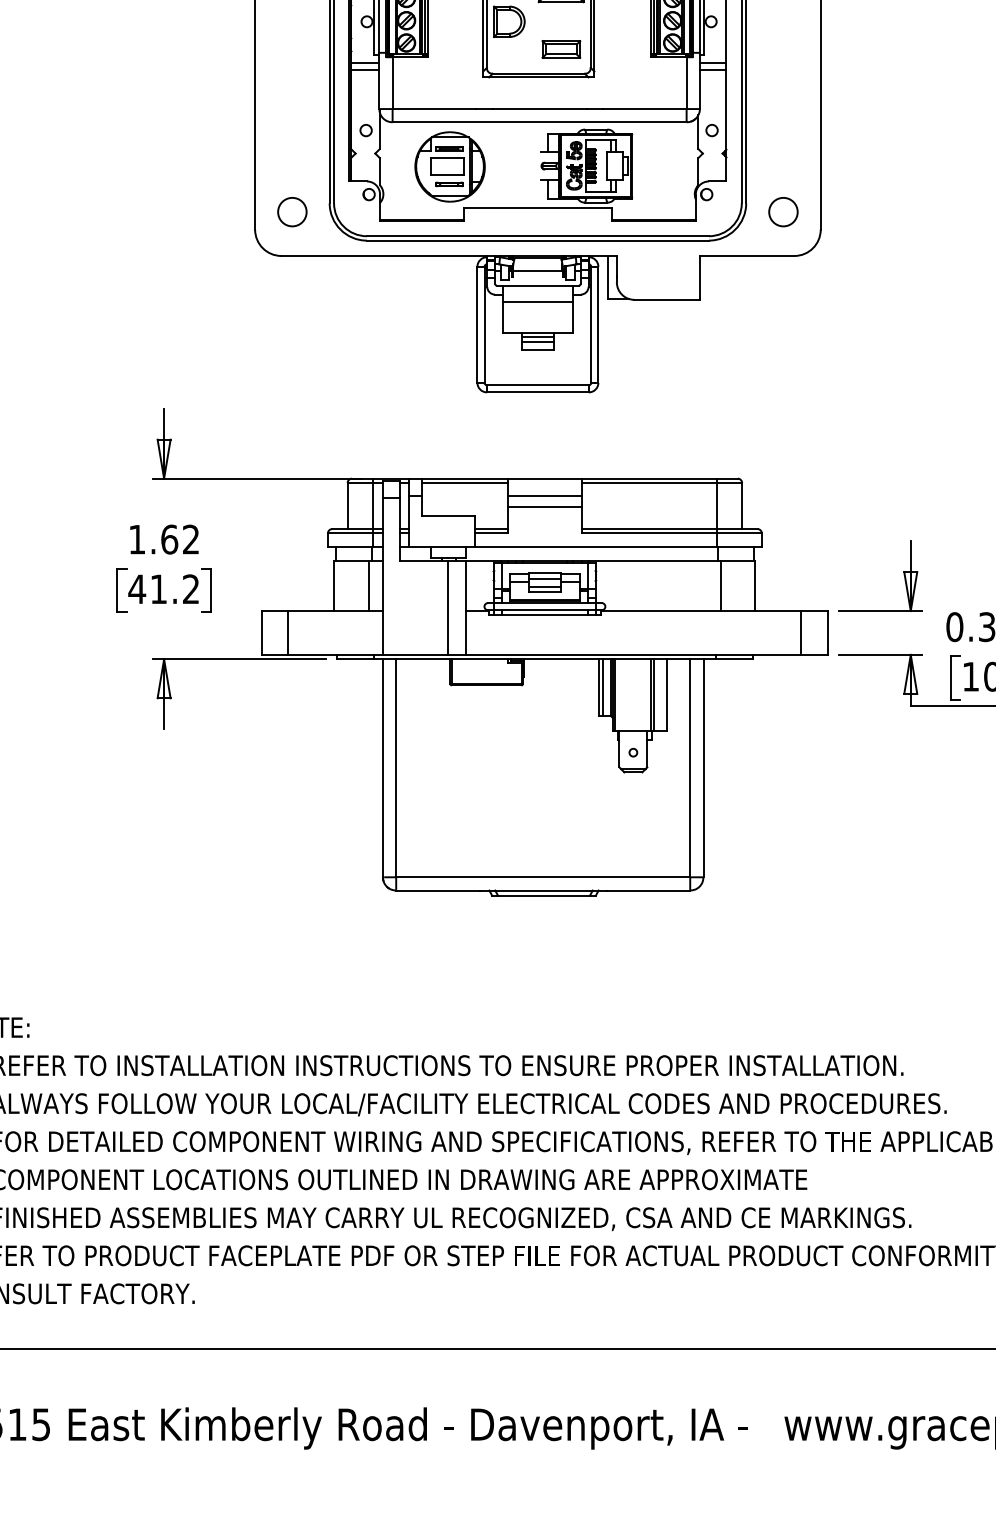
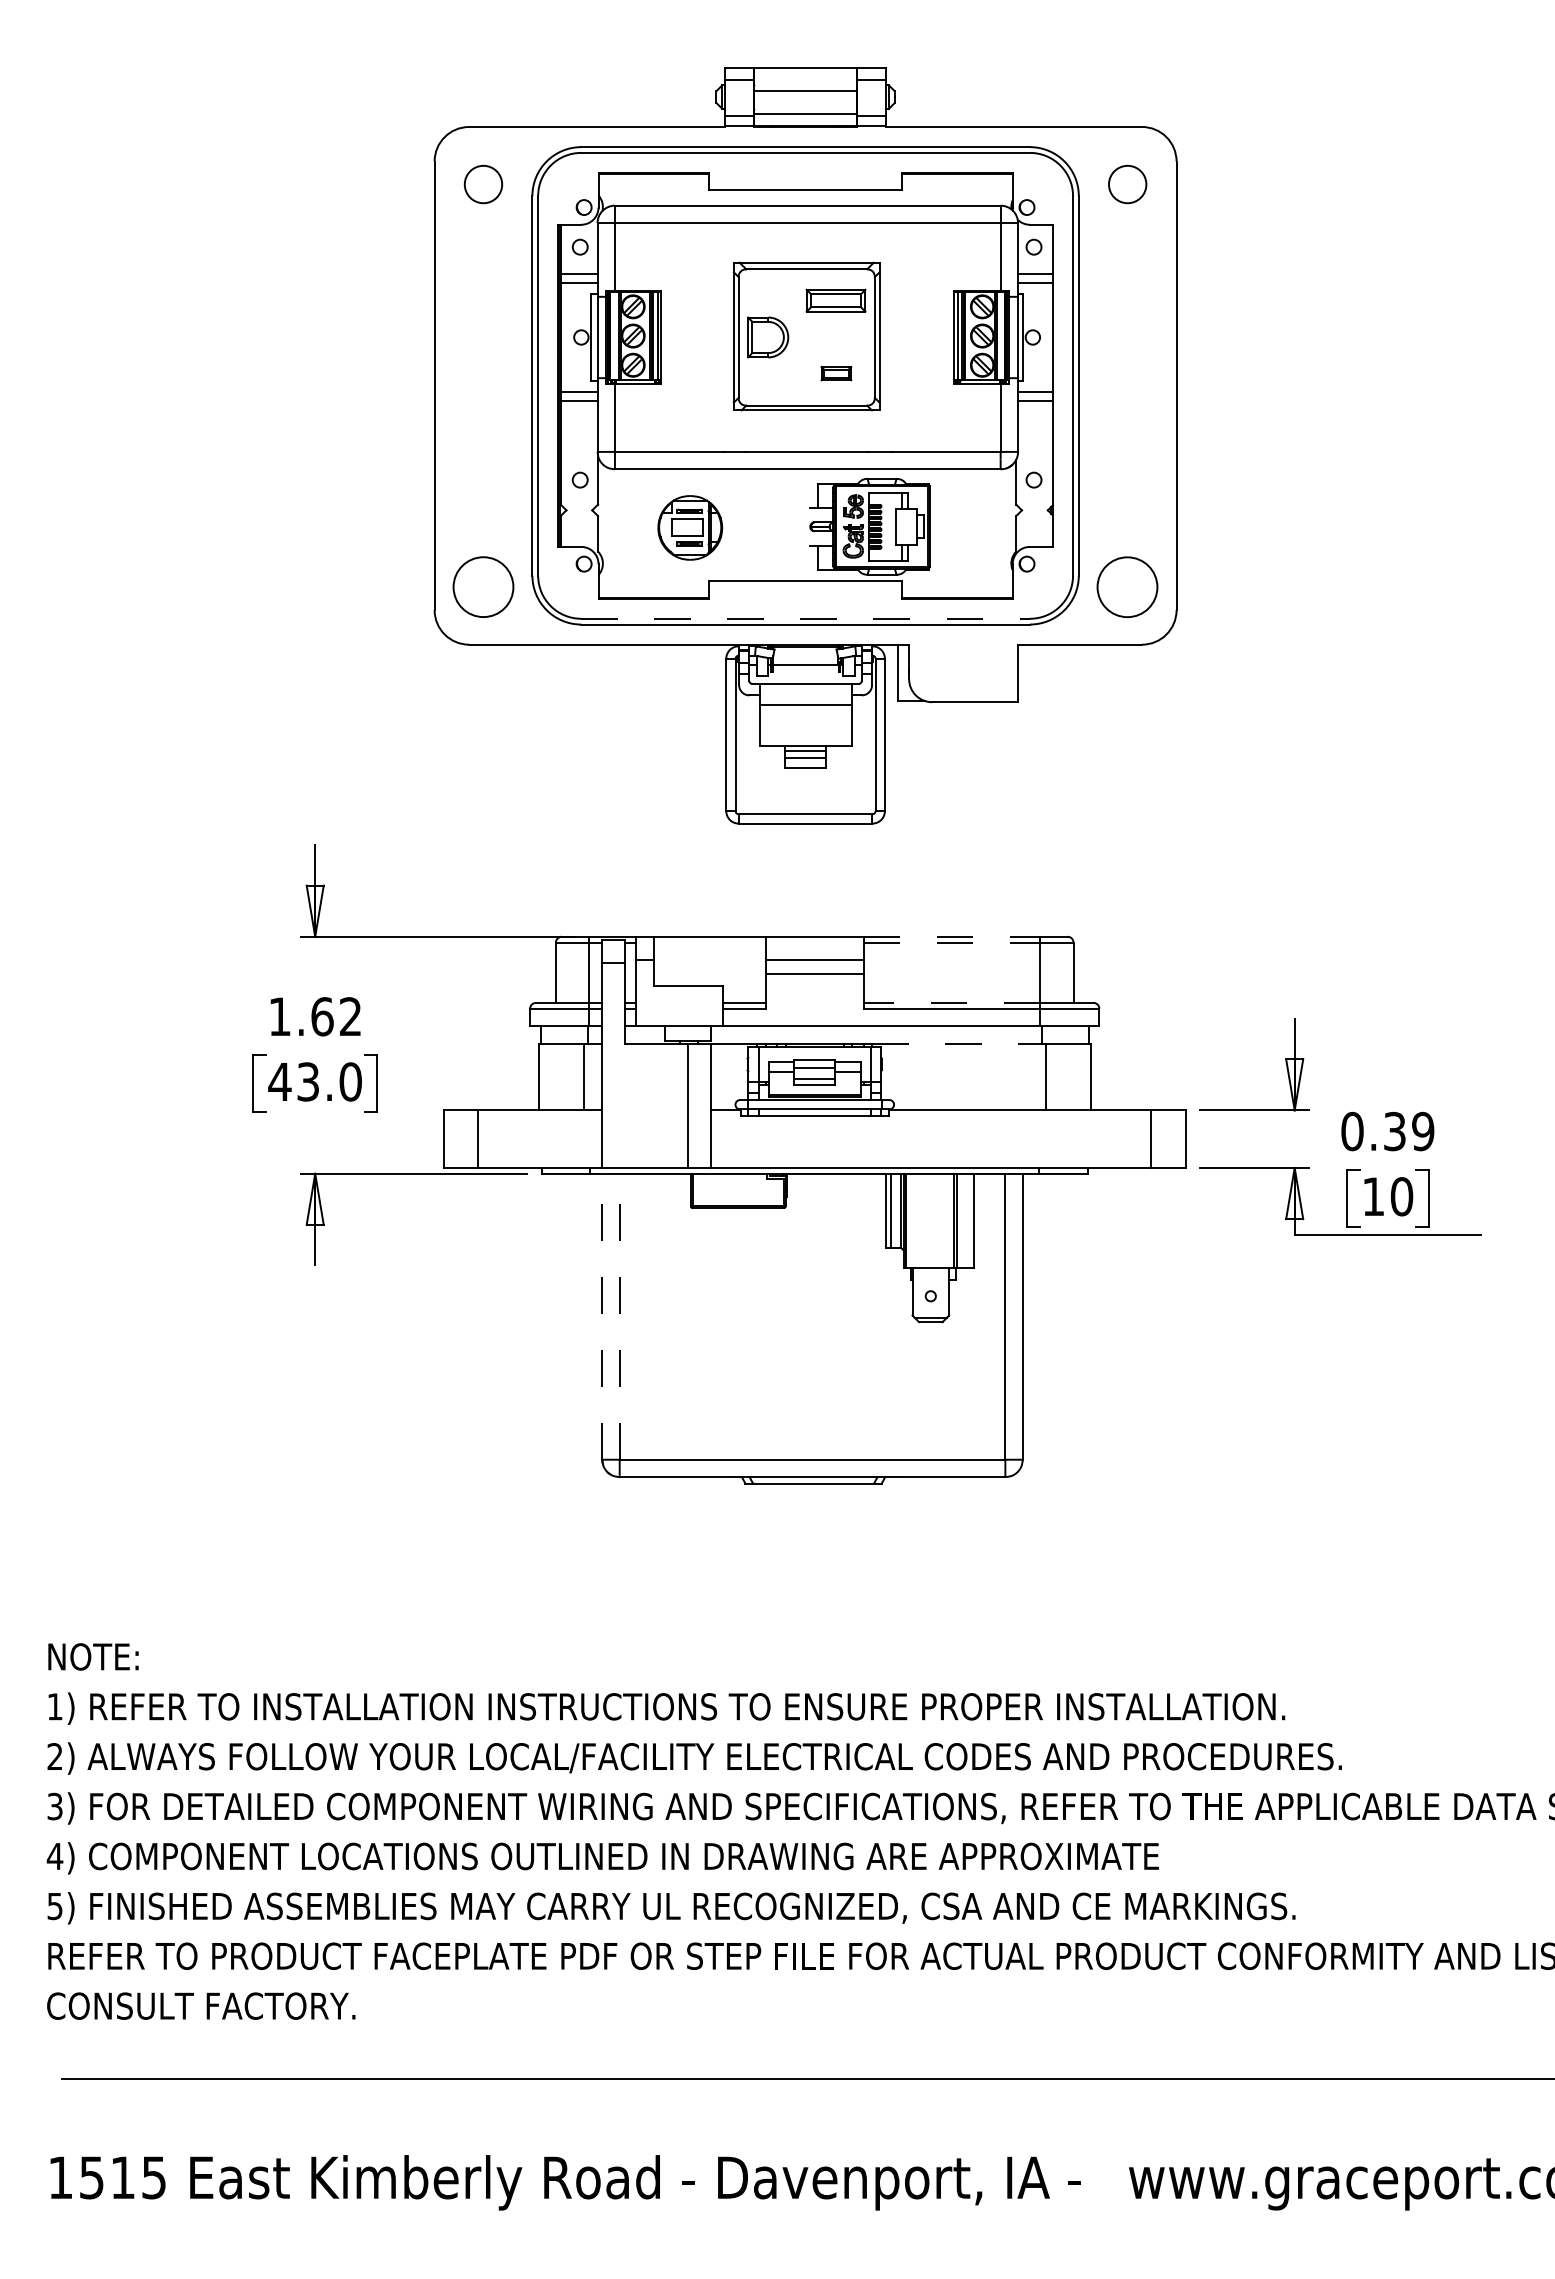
part: (561, 49) -> (836, 373), size x0.6
part: (449, 166) -> (689, 527), size x0.7
circle: (292, 211) -> (483, 586), size x1.6
circle: (783, 211) -> (1127, 586), size x1.6
line: (538, 236) -> (806, 618), solid -> dashed
line: (649, 478) -> (952, 936), solid -> dashed
line: (464, 483) -> (709, 942), removed
line: (649, 483) -> (952, 942), solid -> dashed
line: (649, 528) -> (951, 1002), solid -> dashed
line: (655, 560) -> (959, 1044), solid -> dashed
text: (174, 588) -> (329, 1081), 41.2 -> 43.0
line: (383, 768) -> (602, 1316), solid -> dashed
line: (396, 768) -> (619, 1316), solid -> dashed

